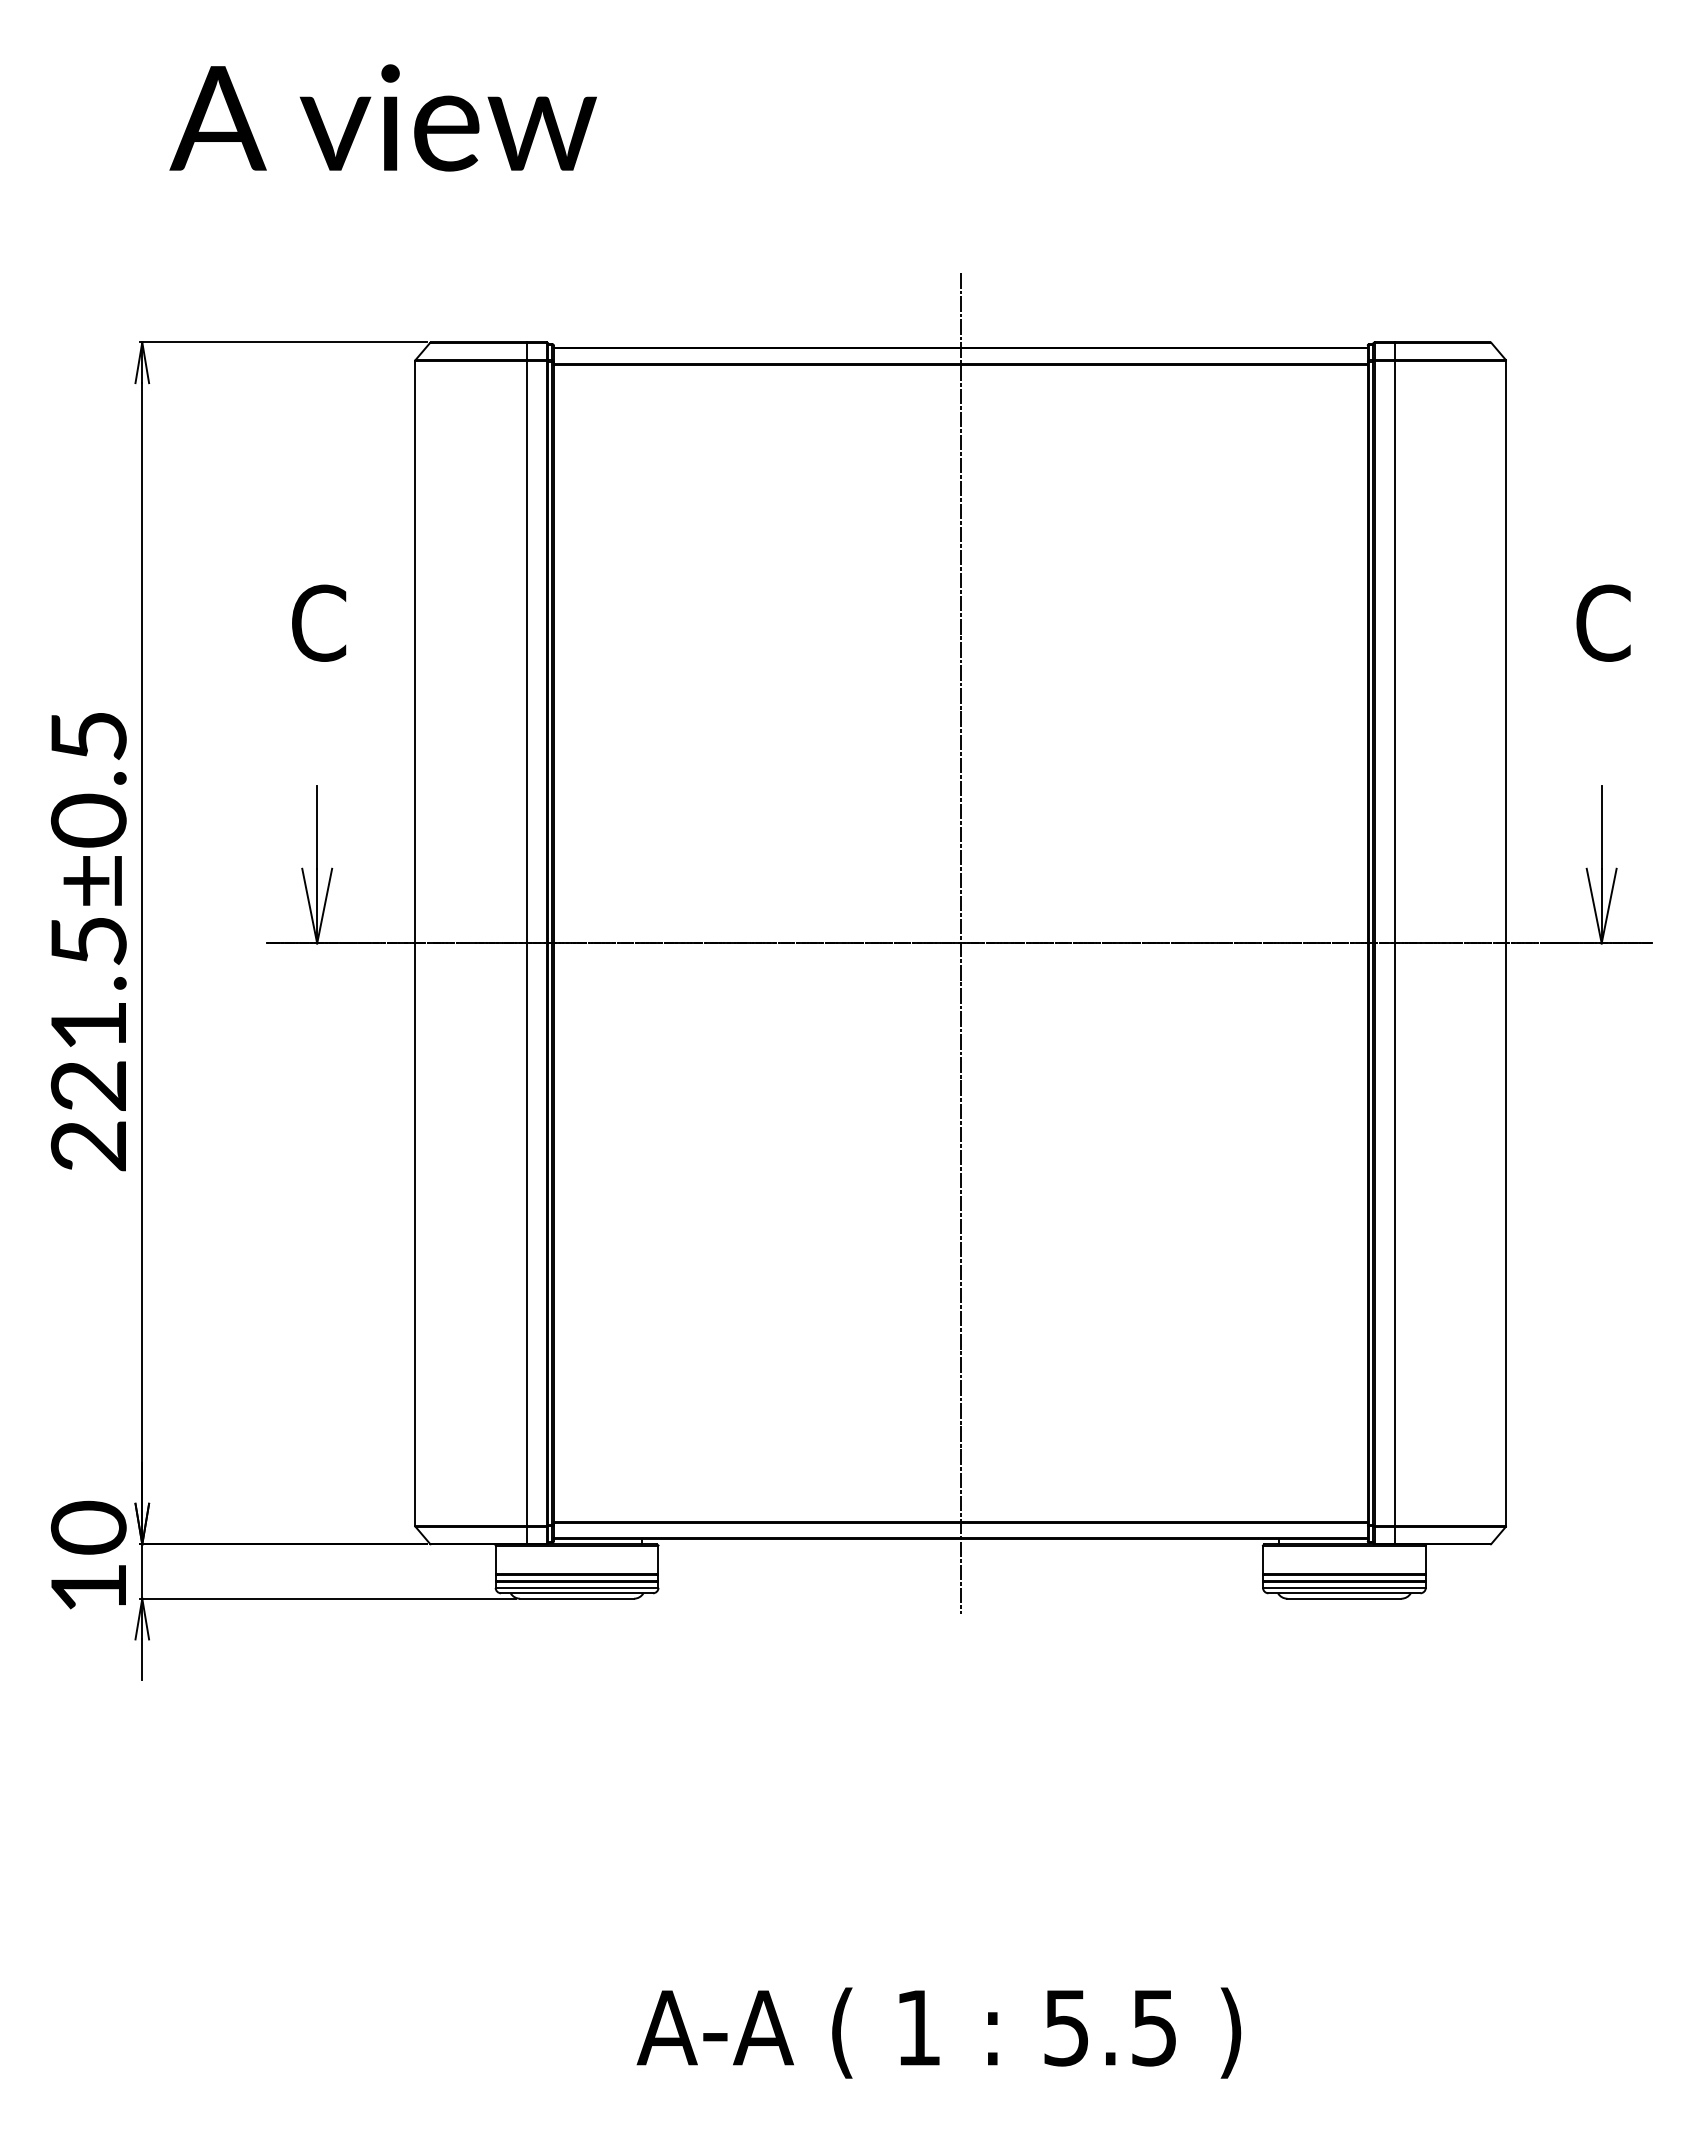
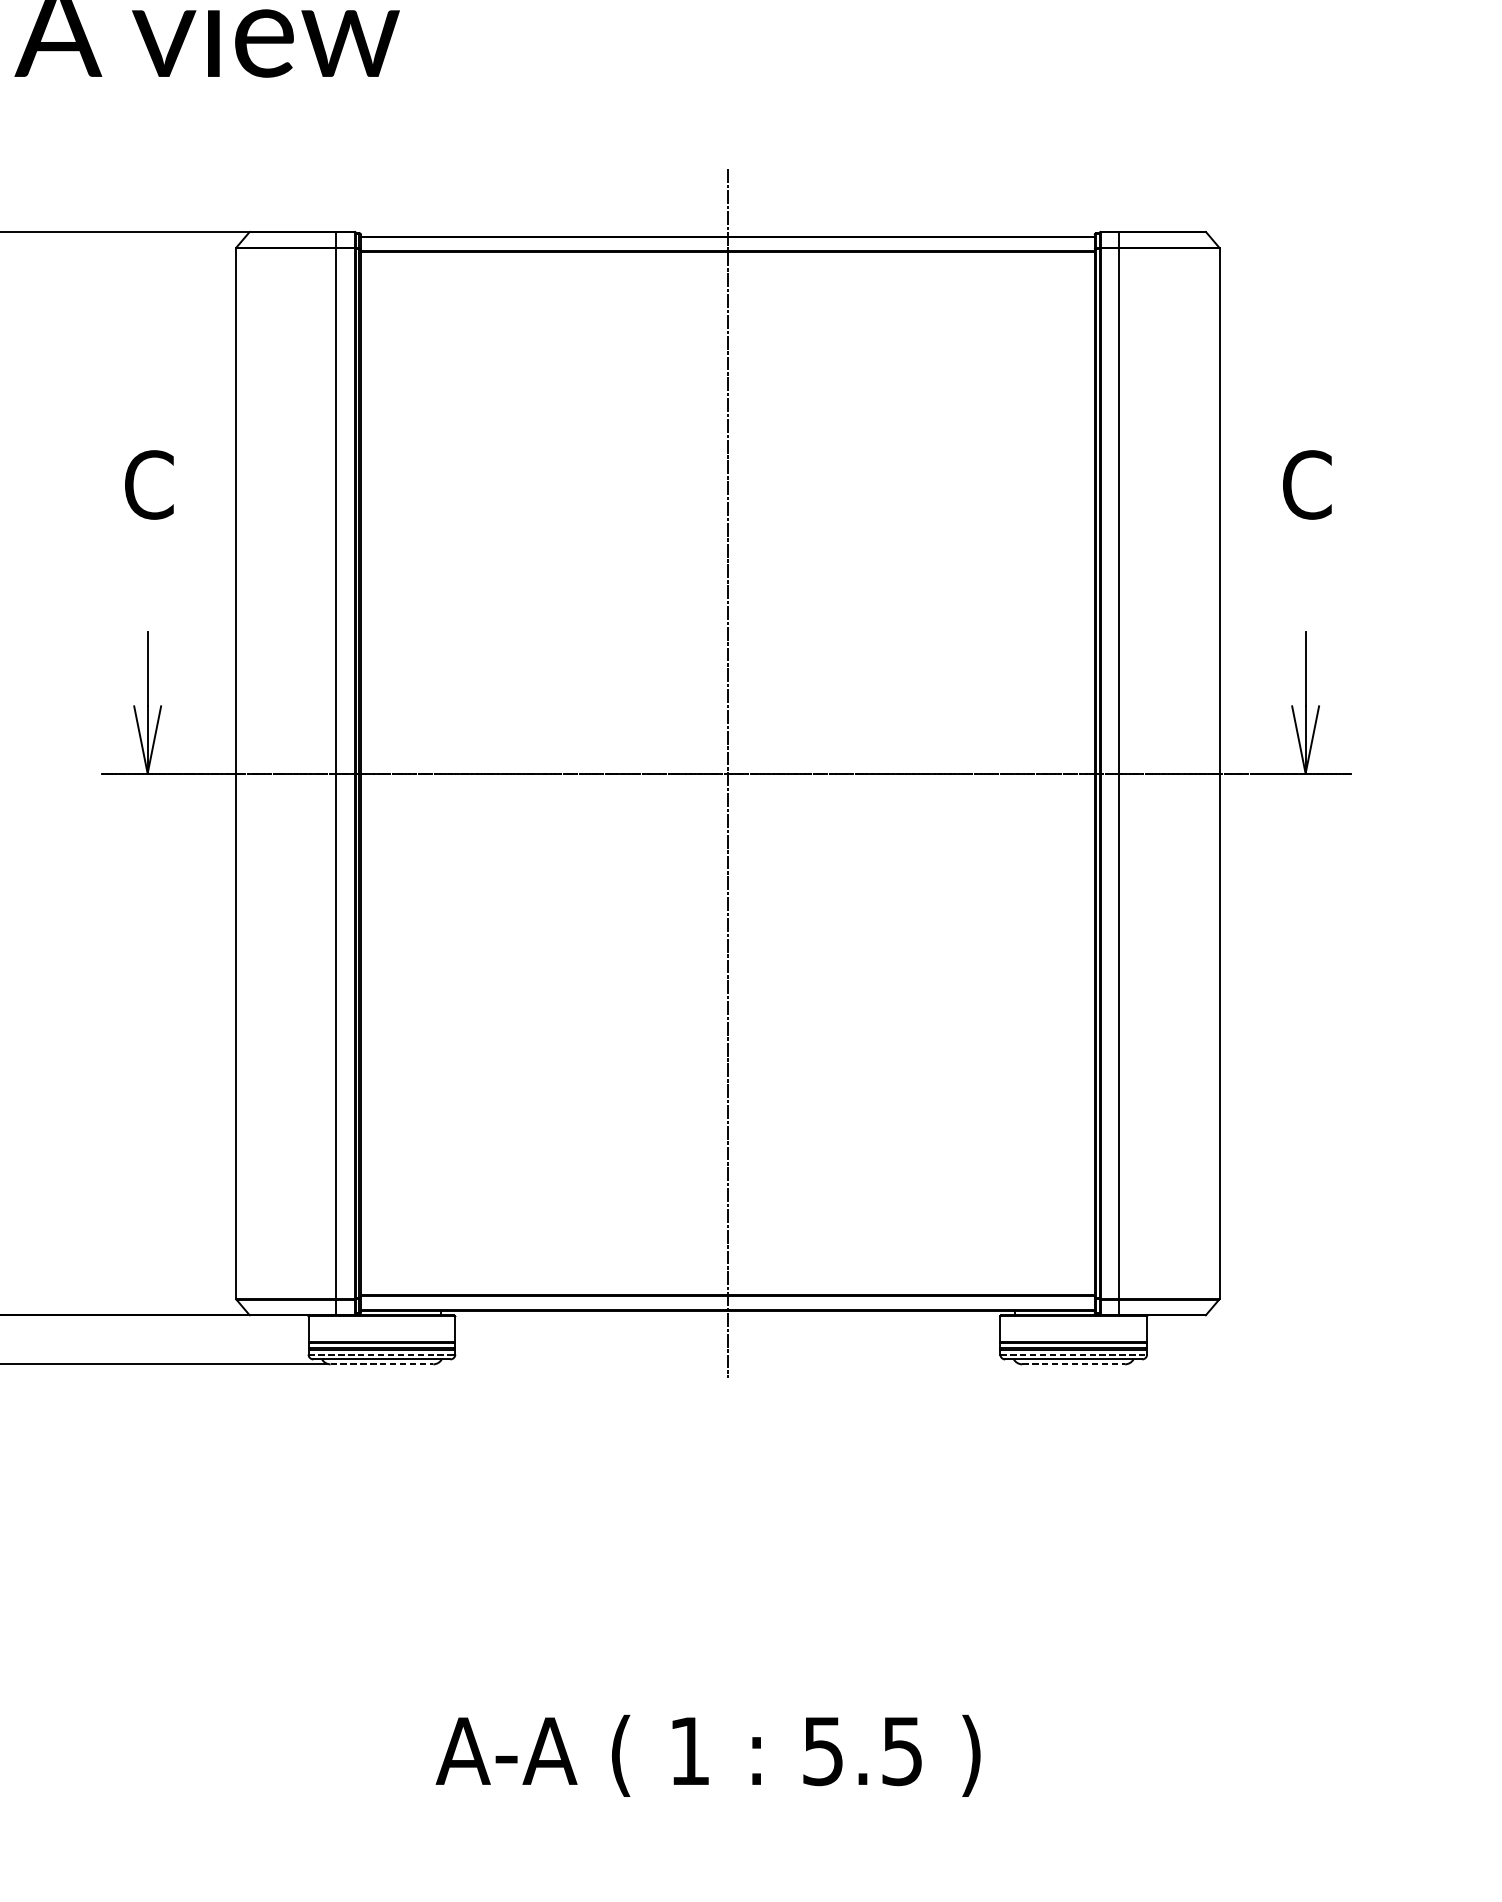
line: (577, 1587) -> (382, 1354), solid -> dashed
line: (1344, 1587) -> (1073, 1354), solid -> dashed
line: (577, 1598) -> (382, 1364), solid -> dashed
line: (1344, 1598) -> (1073, 1364), solid -> dashed

